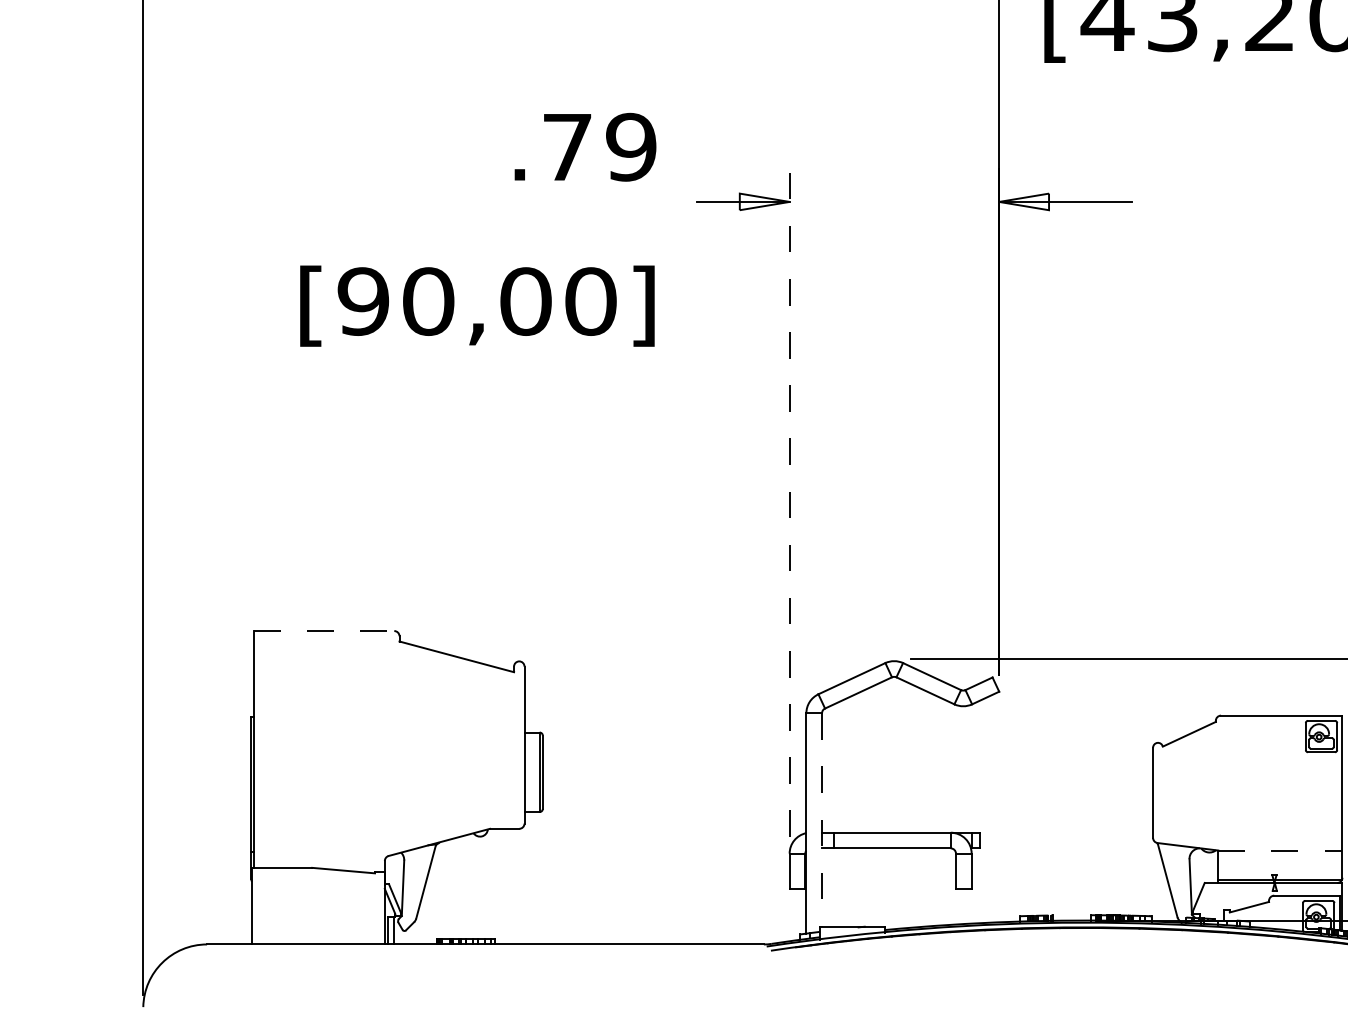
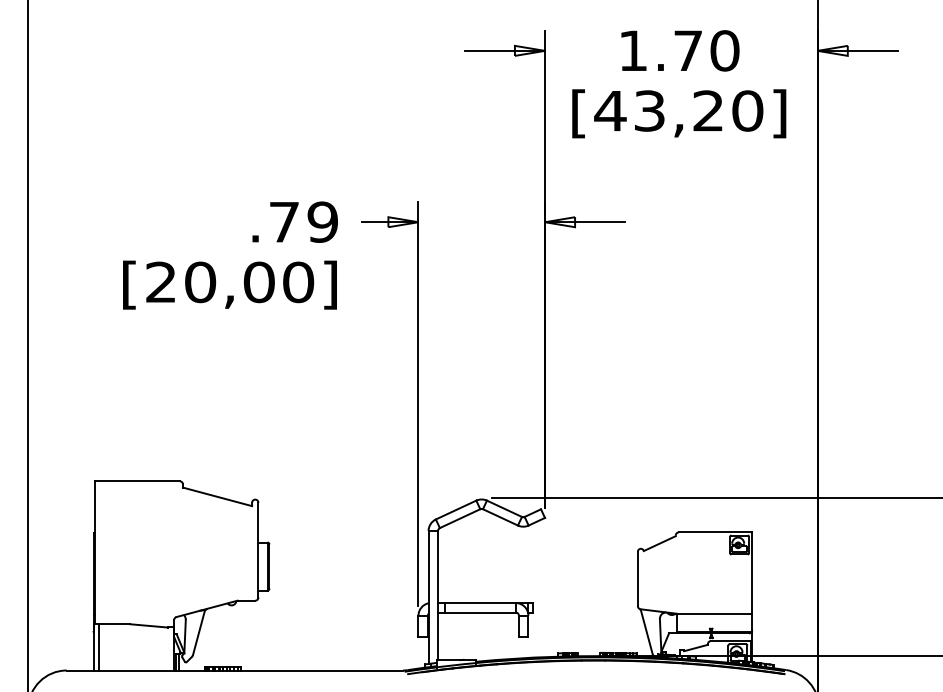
text: (584, 146) -> (294, 221), moved
text: (362, 301) -> (160, 282), [90,00] -> [20,00]
line: (789, 502) -> (418, 403), dashed -> solid
line: (324, 631) -> (137, 481), dashed -> solid
line: (822, 820) -> (438, 595), dashed -> solid
line: (1281, 850) -> (715, 613), dashed -> solid
line: (259, 906) -> (98, 647), added

